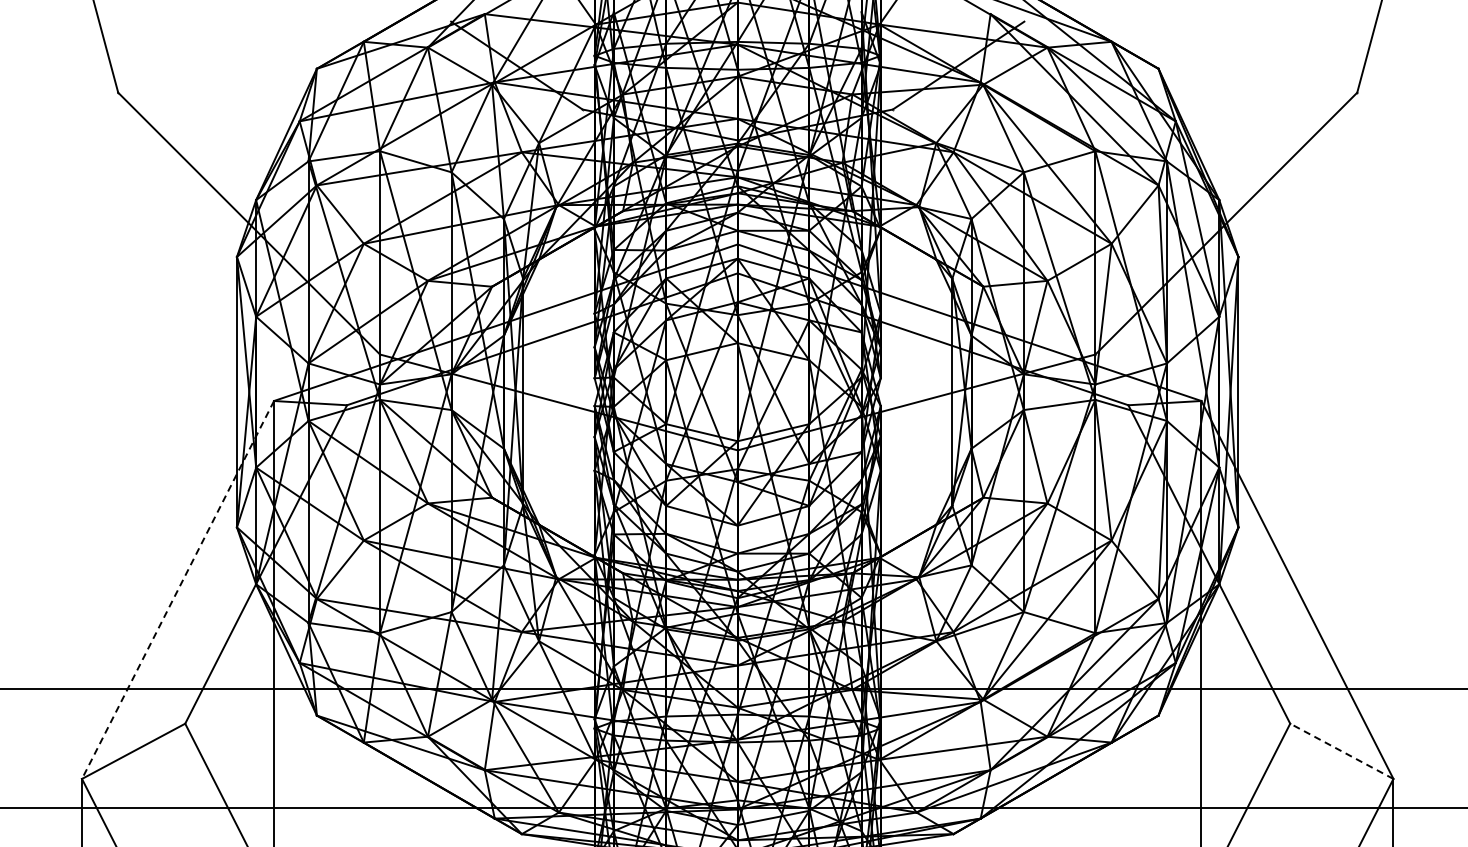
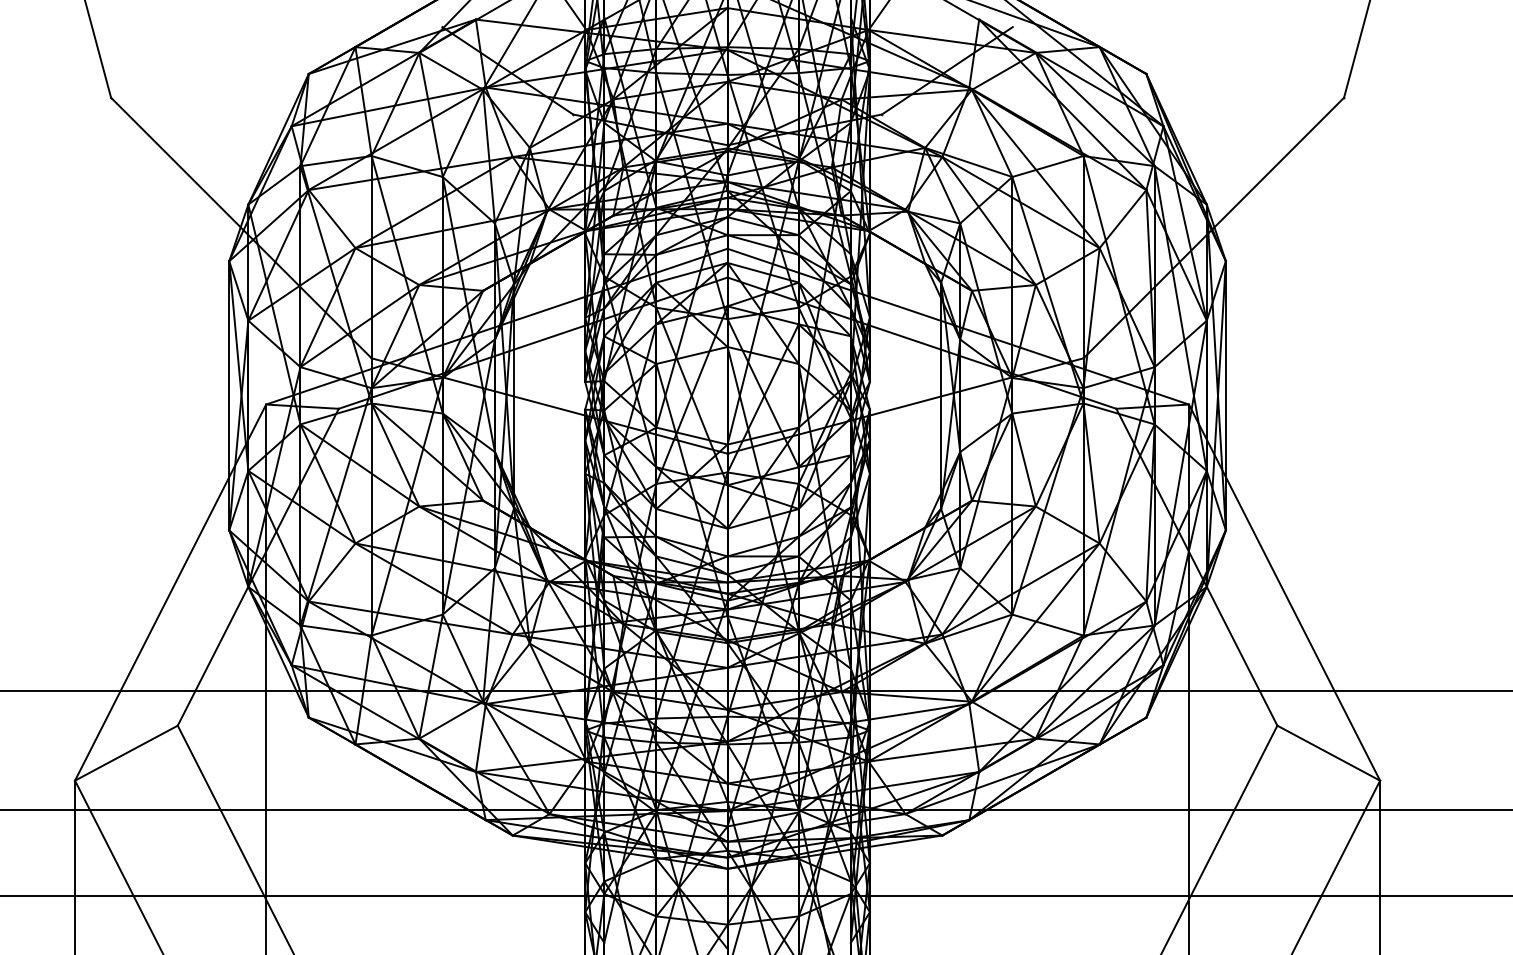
line: (177, 589) -> (170, 592), dashed -> solid
line: (1341, 750) -> (1328, 752), dashed -> solid

